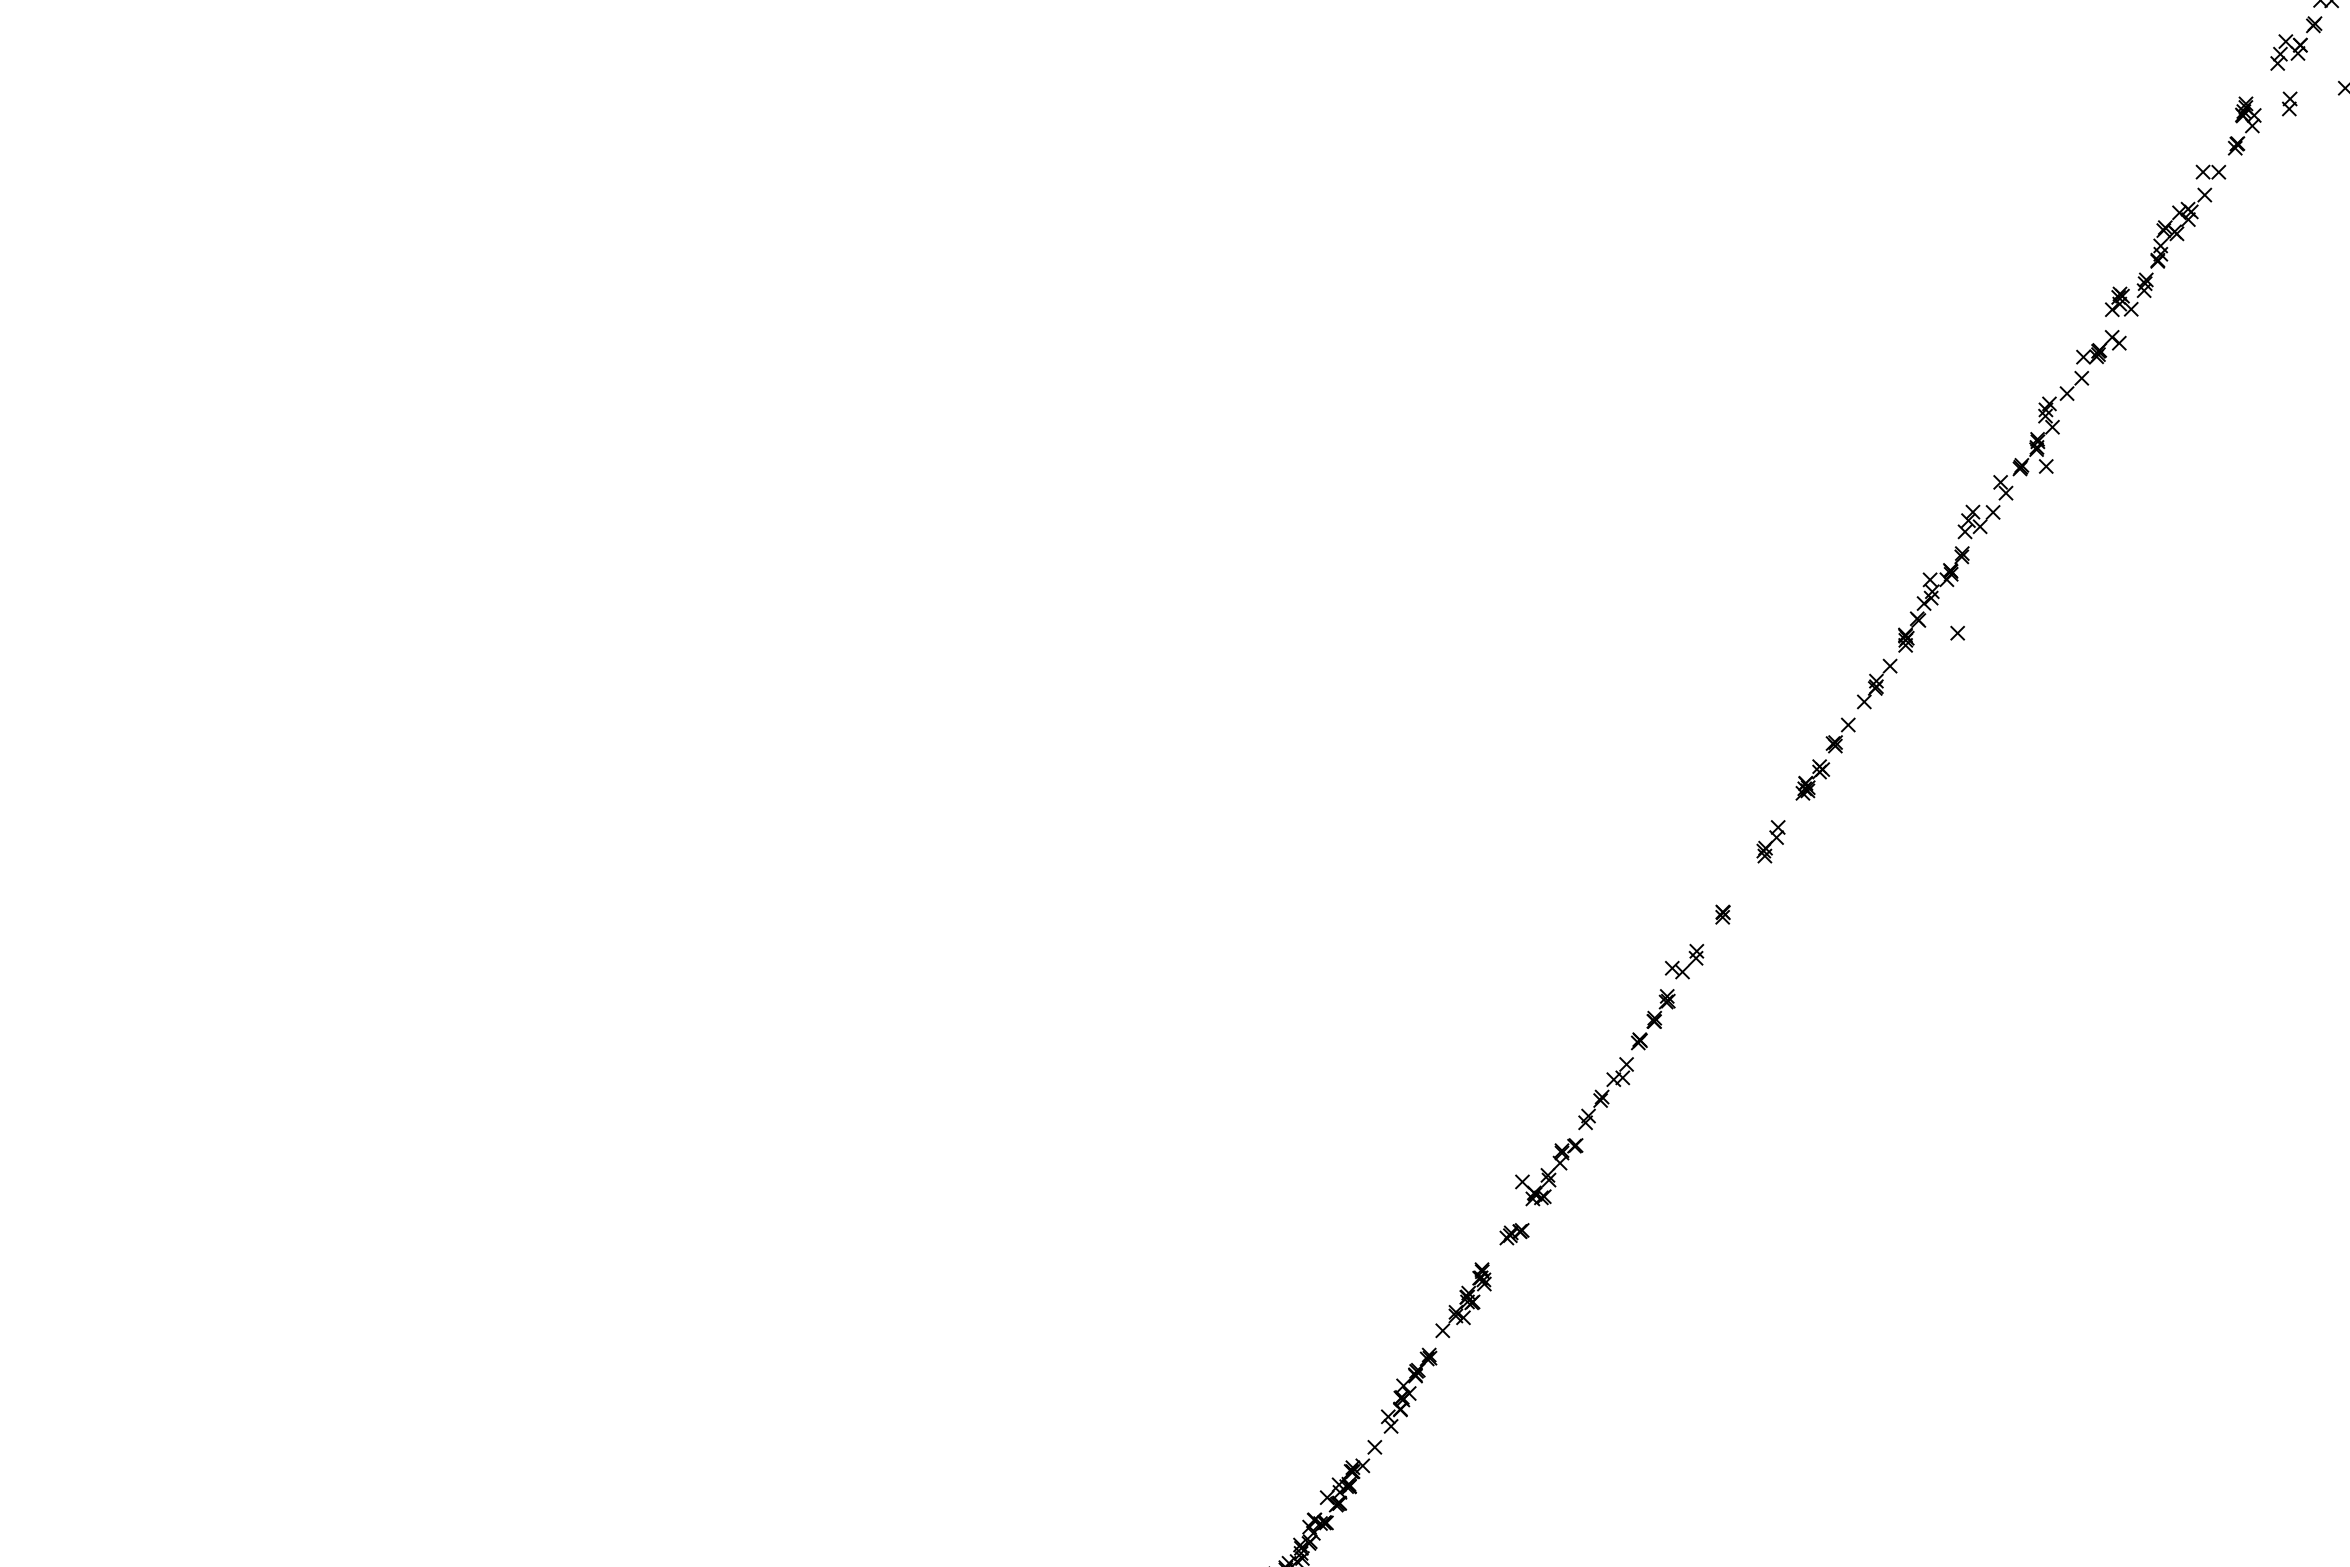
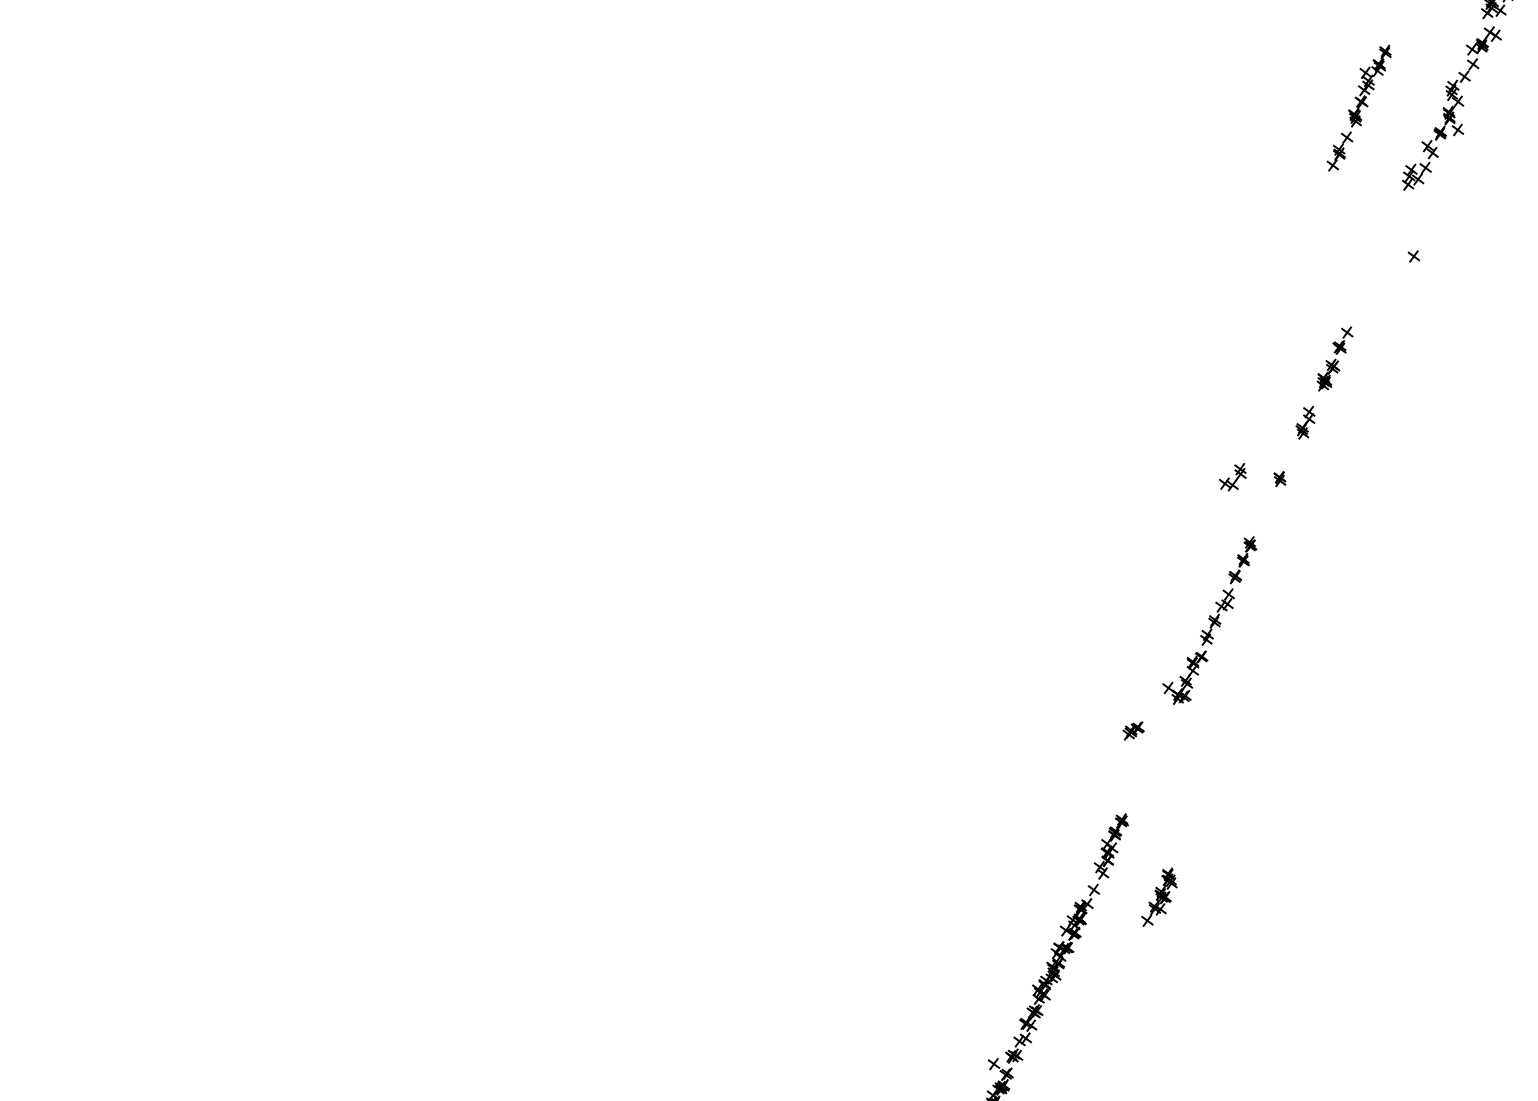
part: (1913, 627) -> (1359, 108), moved
part: (1684, 961) -> (1232, 477), moved
part: (1514, 1234) -> (1133, 731), moved
part: (1463, 1300) -> (1158, 897), moved

